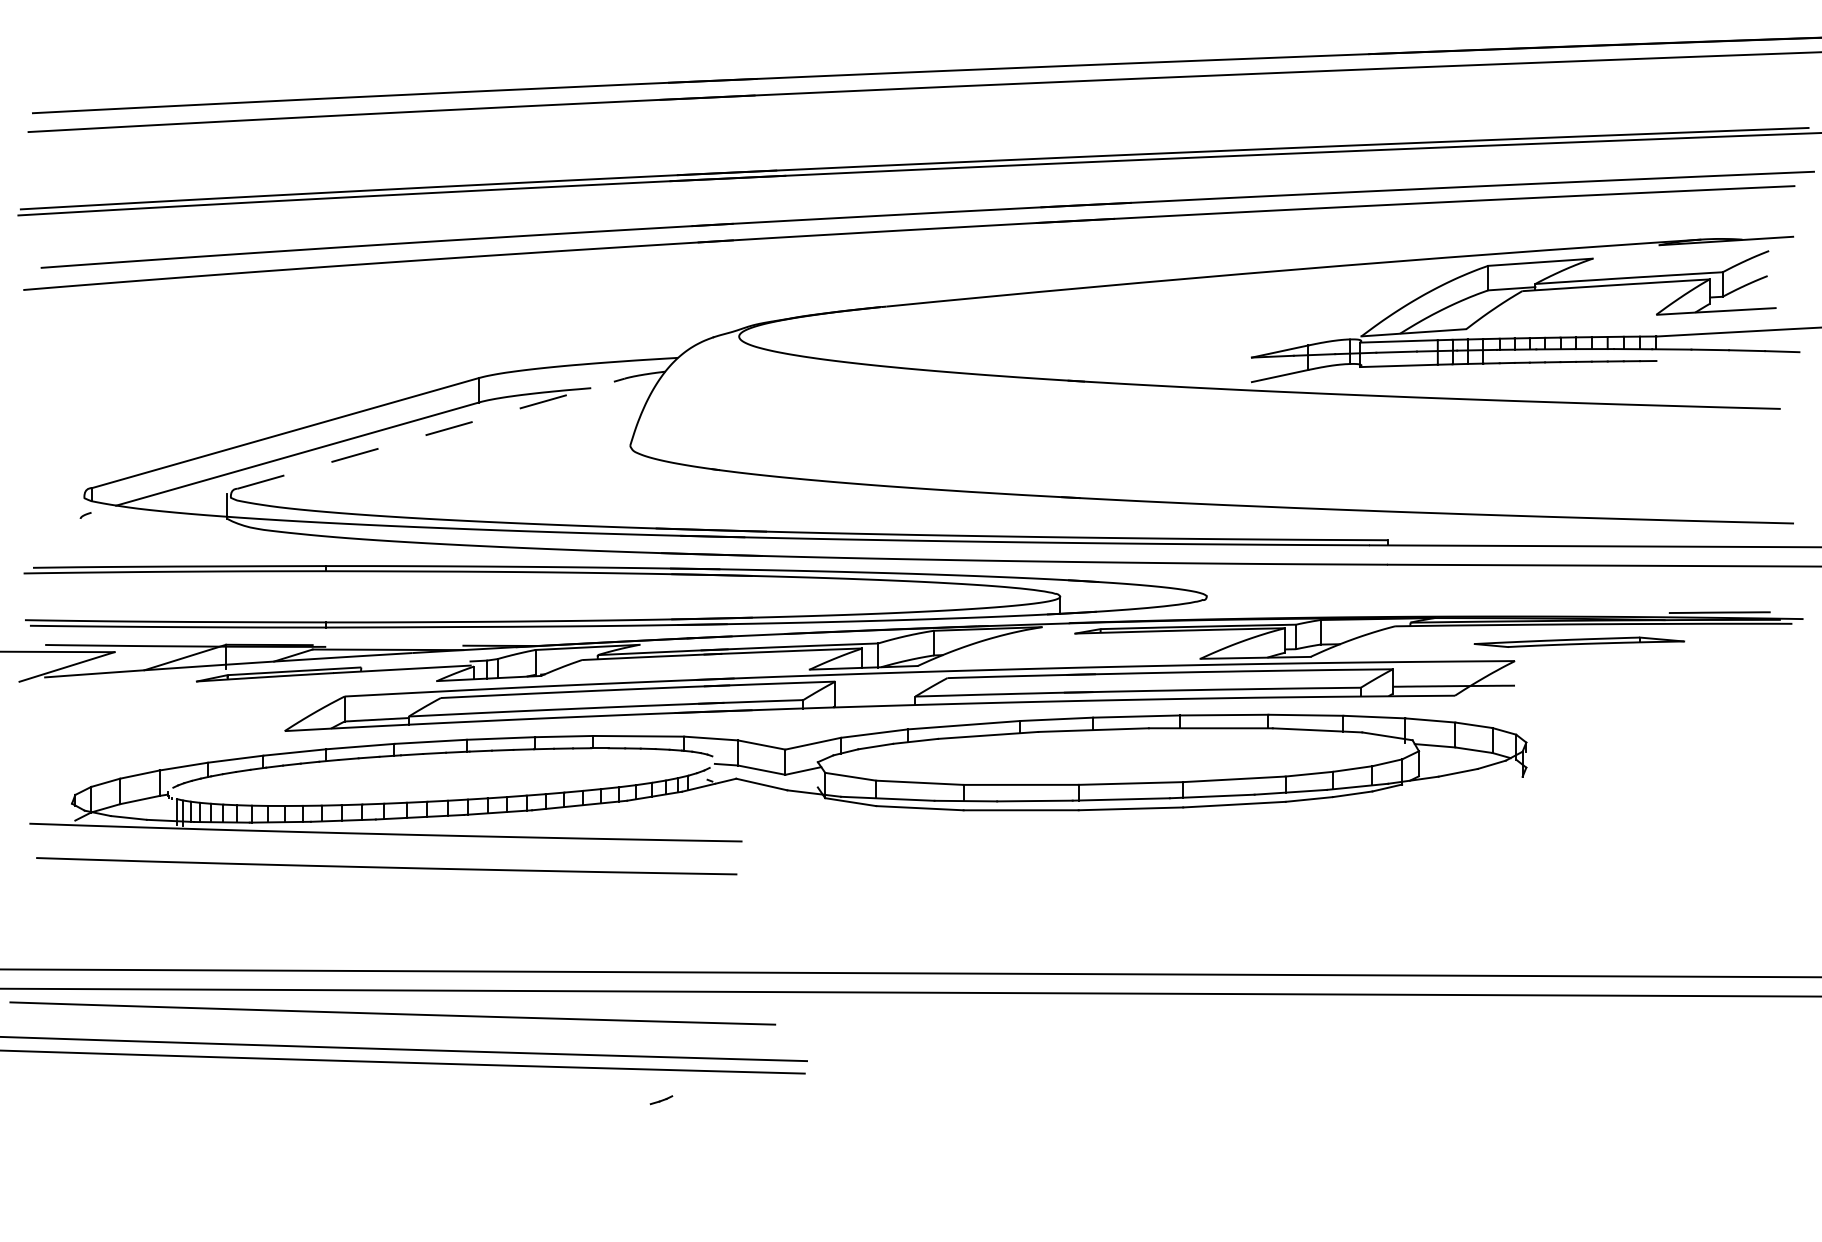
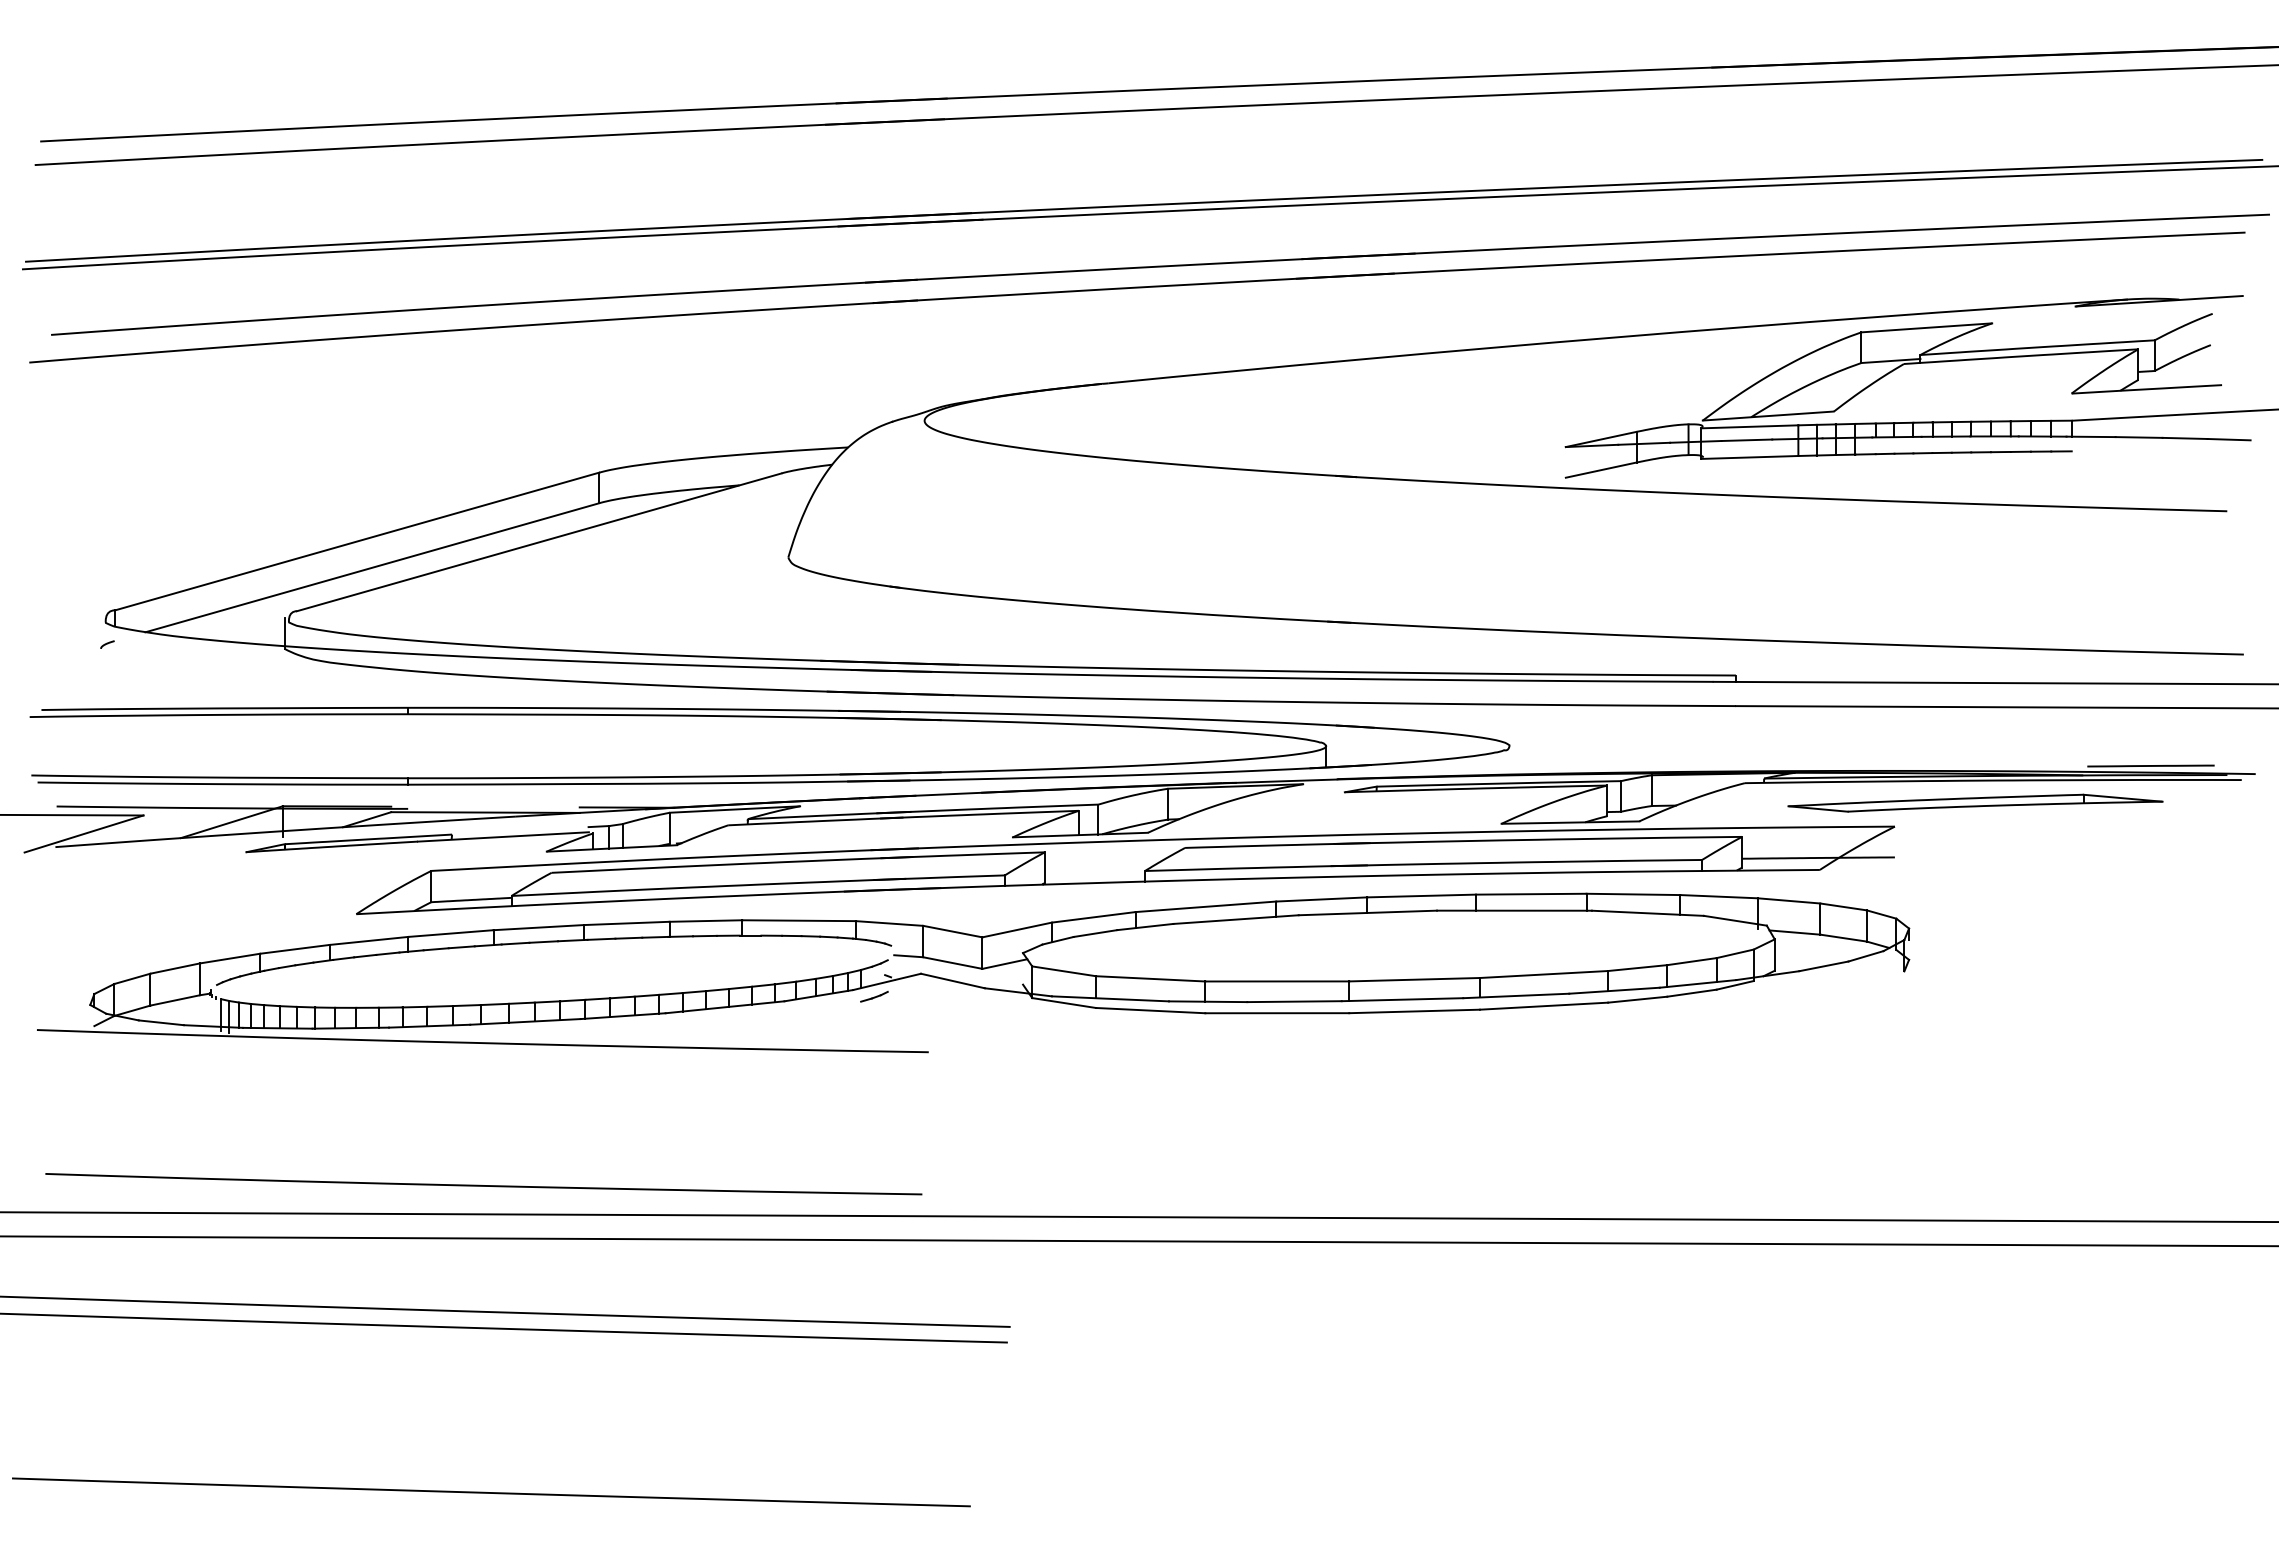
line: (431, 433) -> (539, 542), dashed -> solid
part: (1579, 641) -> (1975, 802), size x1.43
curve: (386, 867) -> (483, 1185), moved
line: (392, 1013) -> (491, 1492), moved
line: (661, 1099) -> (874, 996), moved

